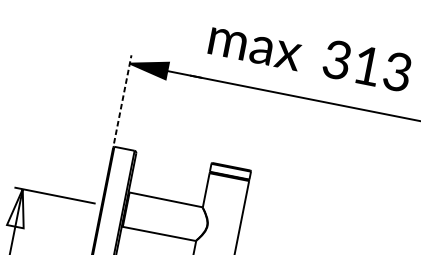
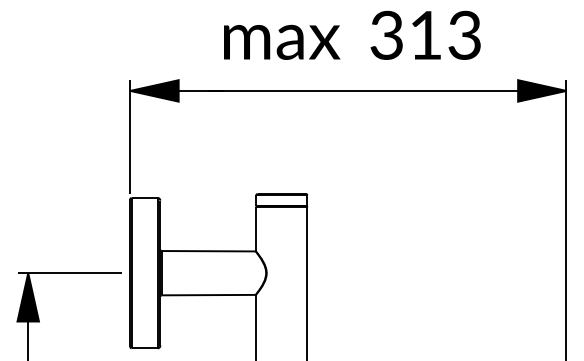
line: (122, 99) -> (130, 137), dashed -> solid
fill: (18, 207) -> (27, 297), added

